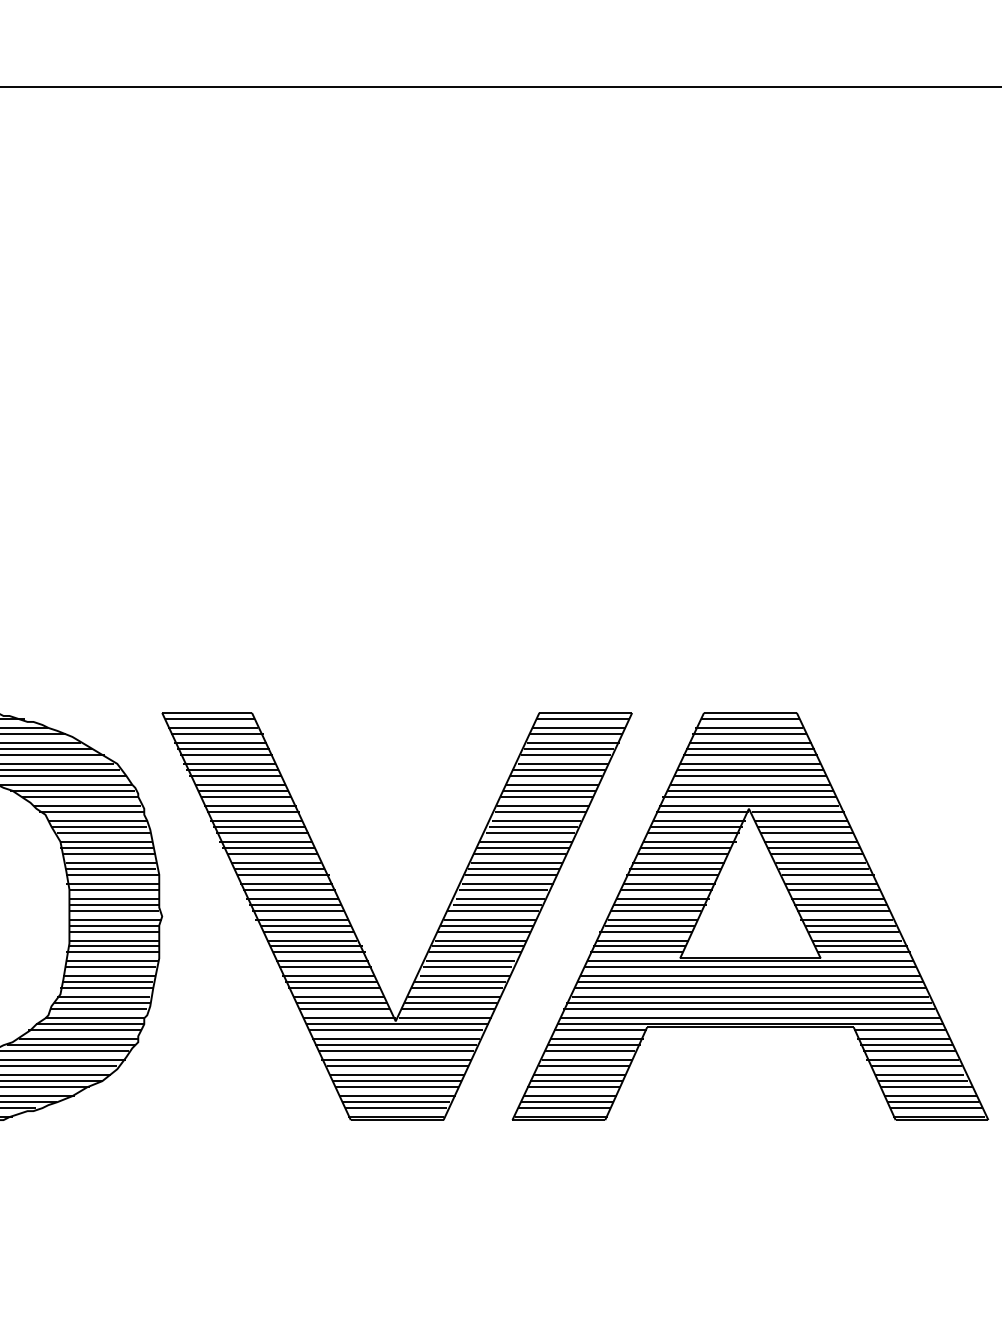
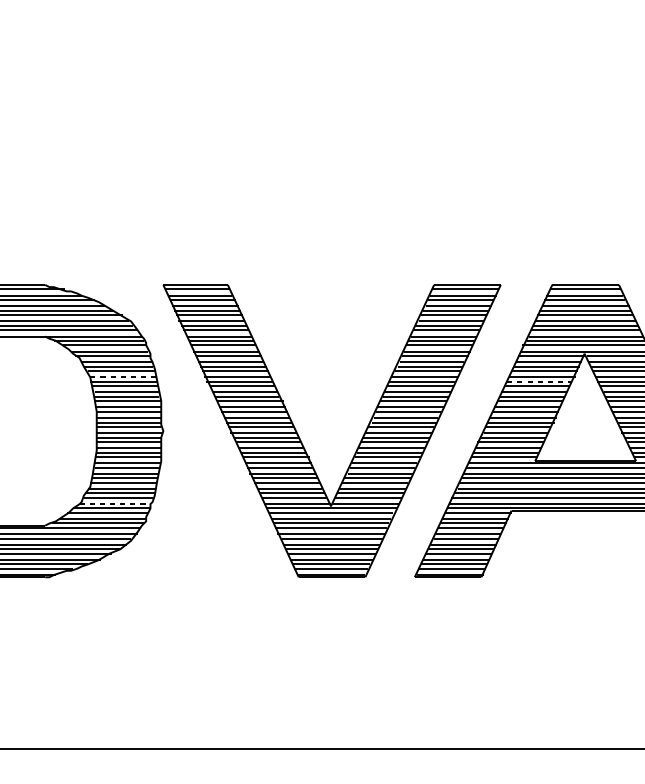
line: (107, 841) -> (124, 377), solid -> dashed
line: (686, 847) -> (539, 381), solid -> dashed
line: (95, 1018) -> (115, 504), solid -> dashed

